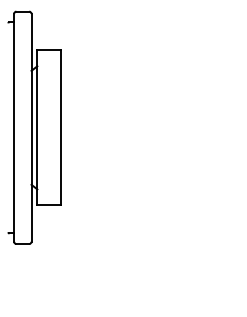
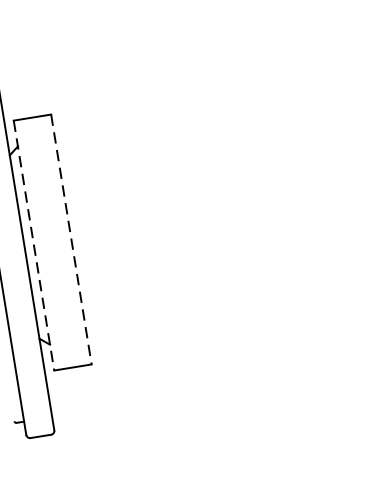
line: (37, 127) -> (34, 244), solid -> dashed
line: (60, 127) -> (71, 238), solid -> dashed

